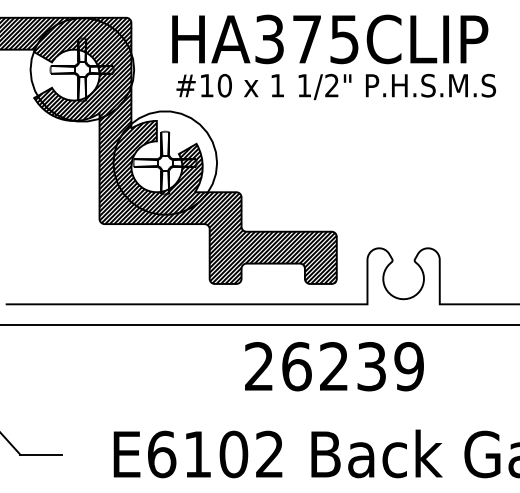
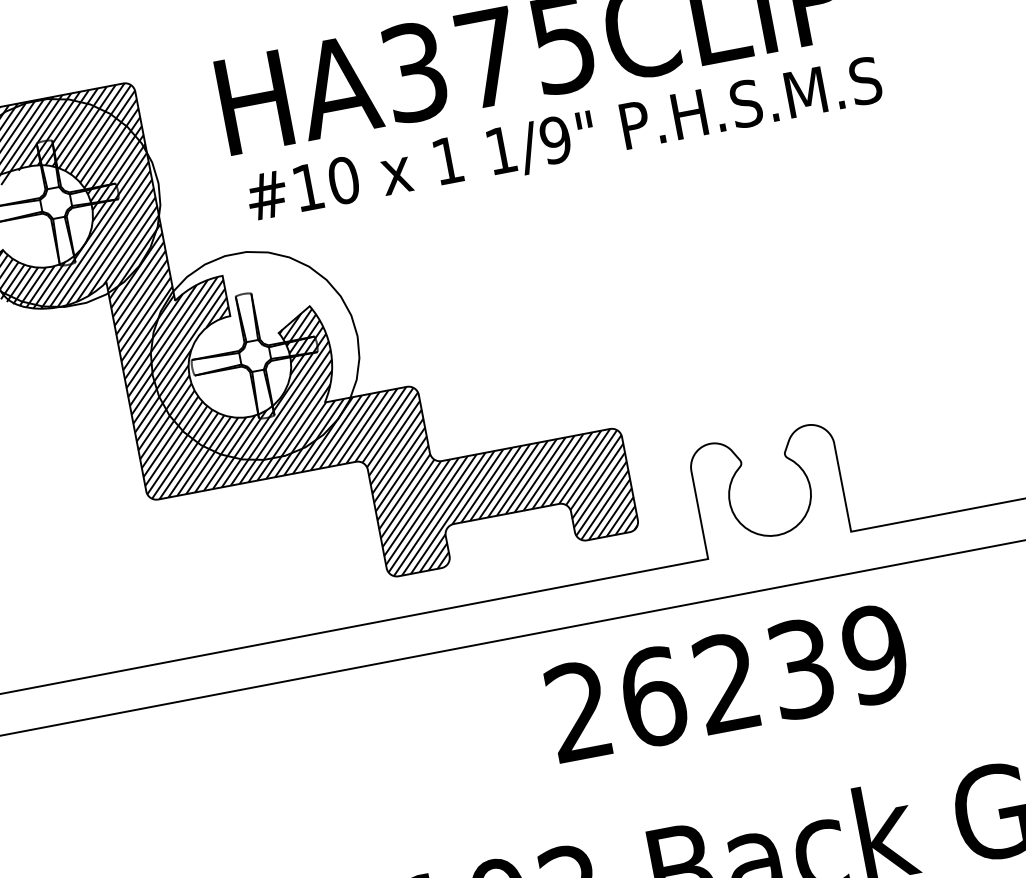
text: (332, 85) -> (556, 139), 1/2" -> 1/9"
text: (334, 366) -> (727, 682), moved

